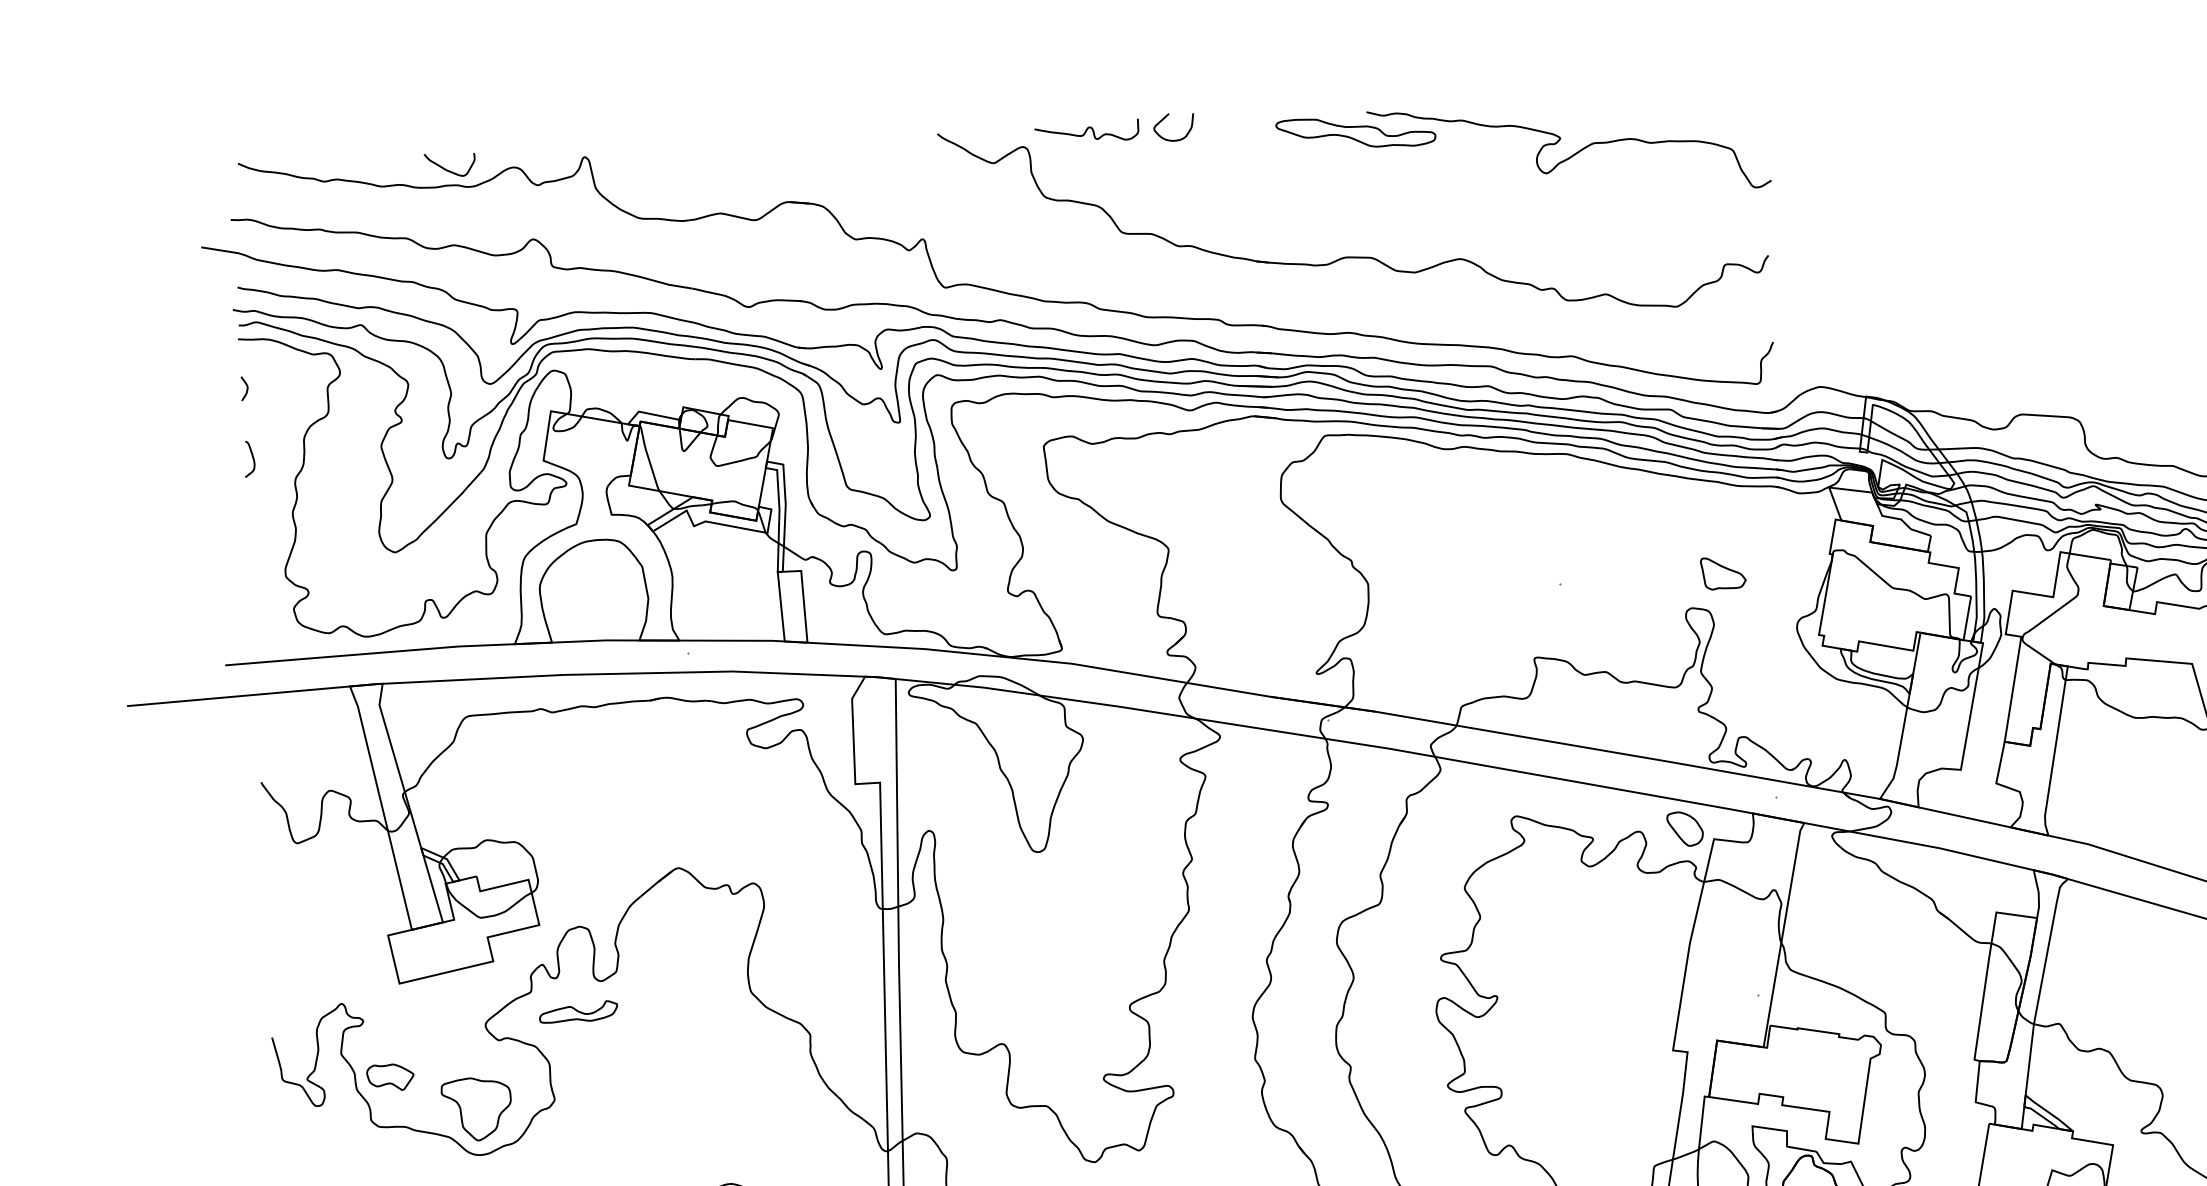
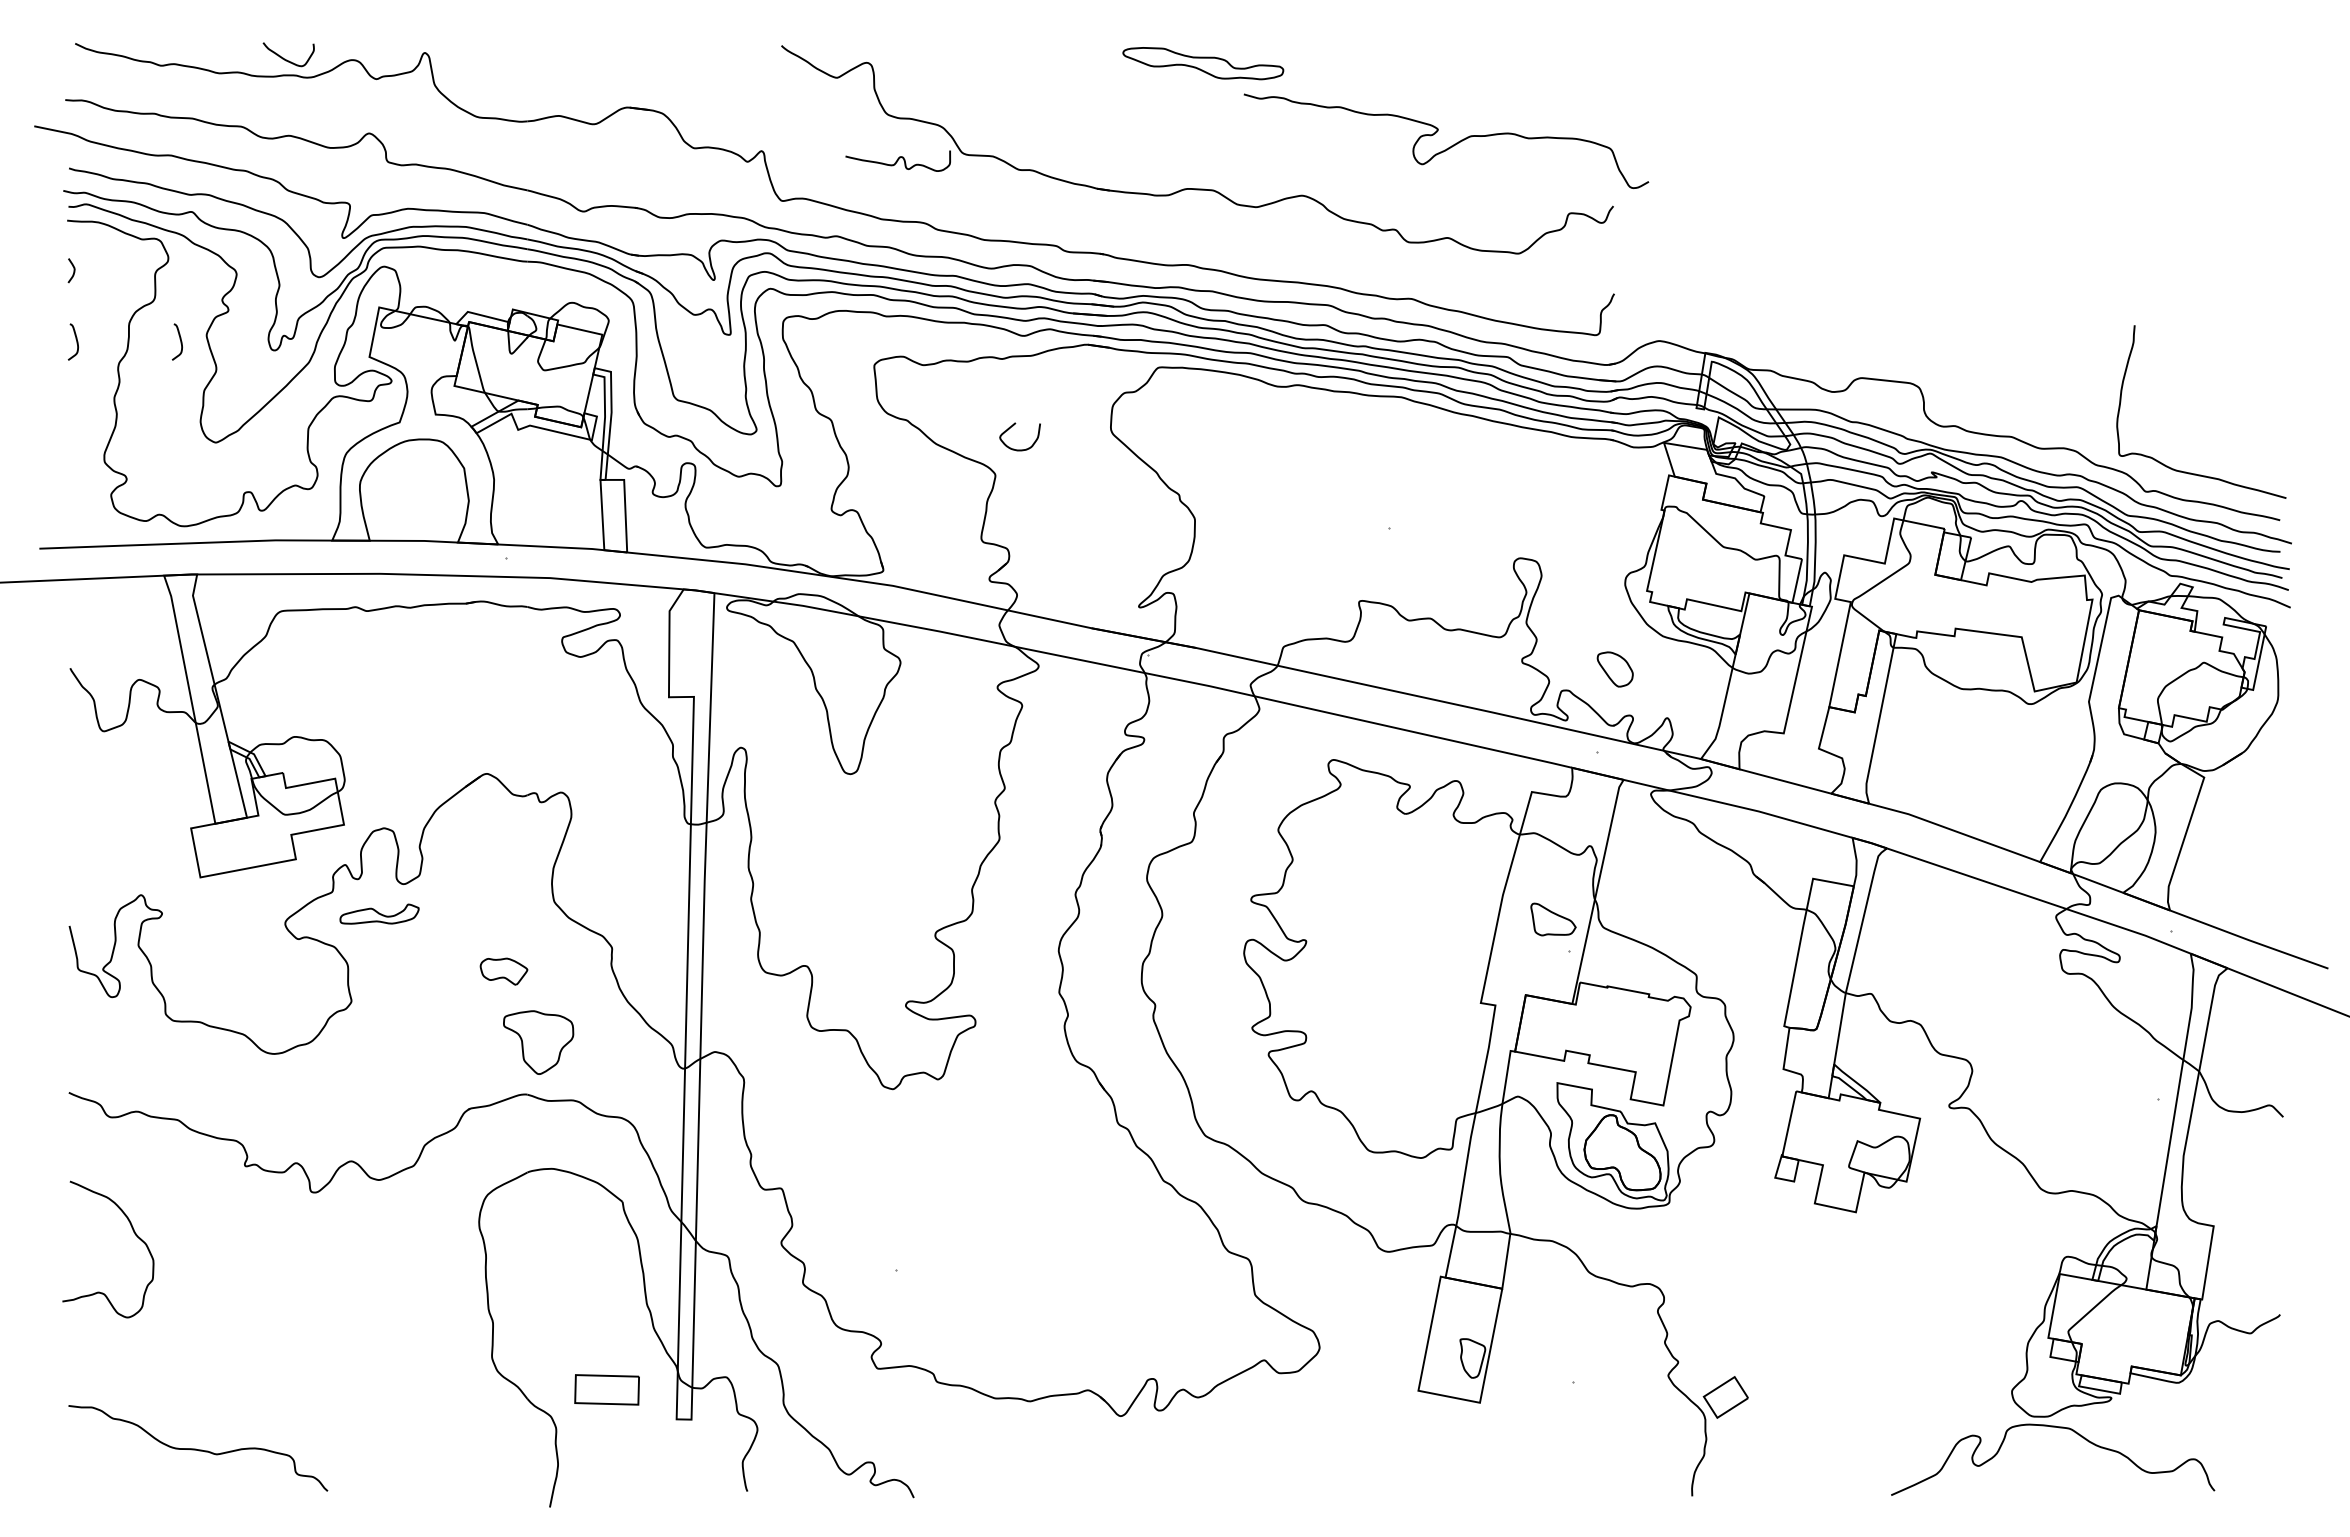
curve: (1166, 117) -> (1013, 426), moved
curve: (1086, 130) -> (897, 160), moved
curve: (1572, 154) -> (1449, 146), moved
curve: (354, 451) -> (179, 339), added
part: (1723, 573) -> (1553, 919), moved
part: (1684, 829) -> (1614, 669), moved
part: (389, 1077) -> (503, 971), moved
part: (476, 1109) -> (538, 1042), moved

